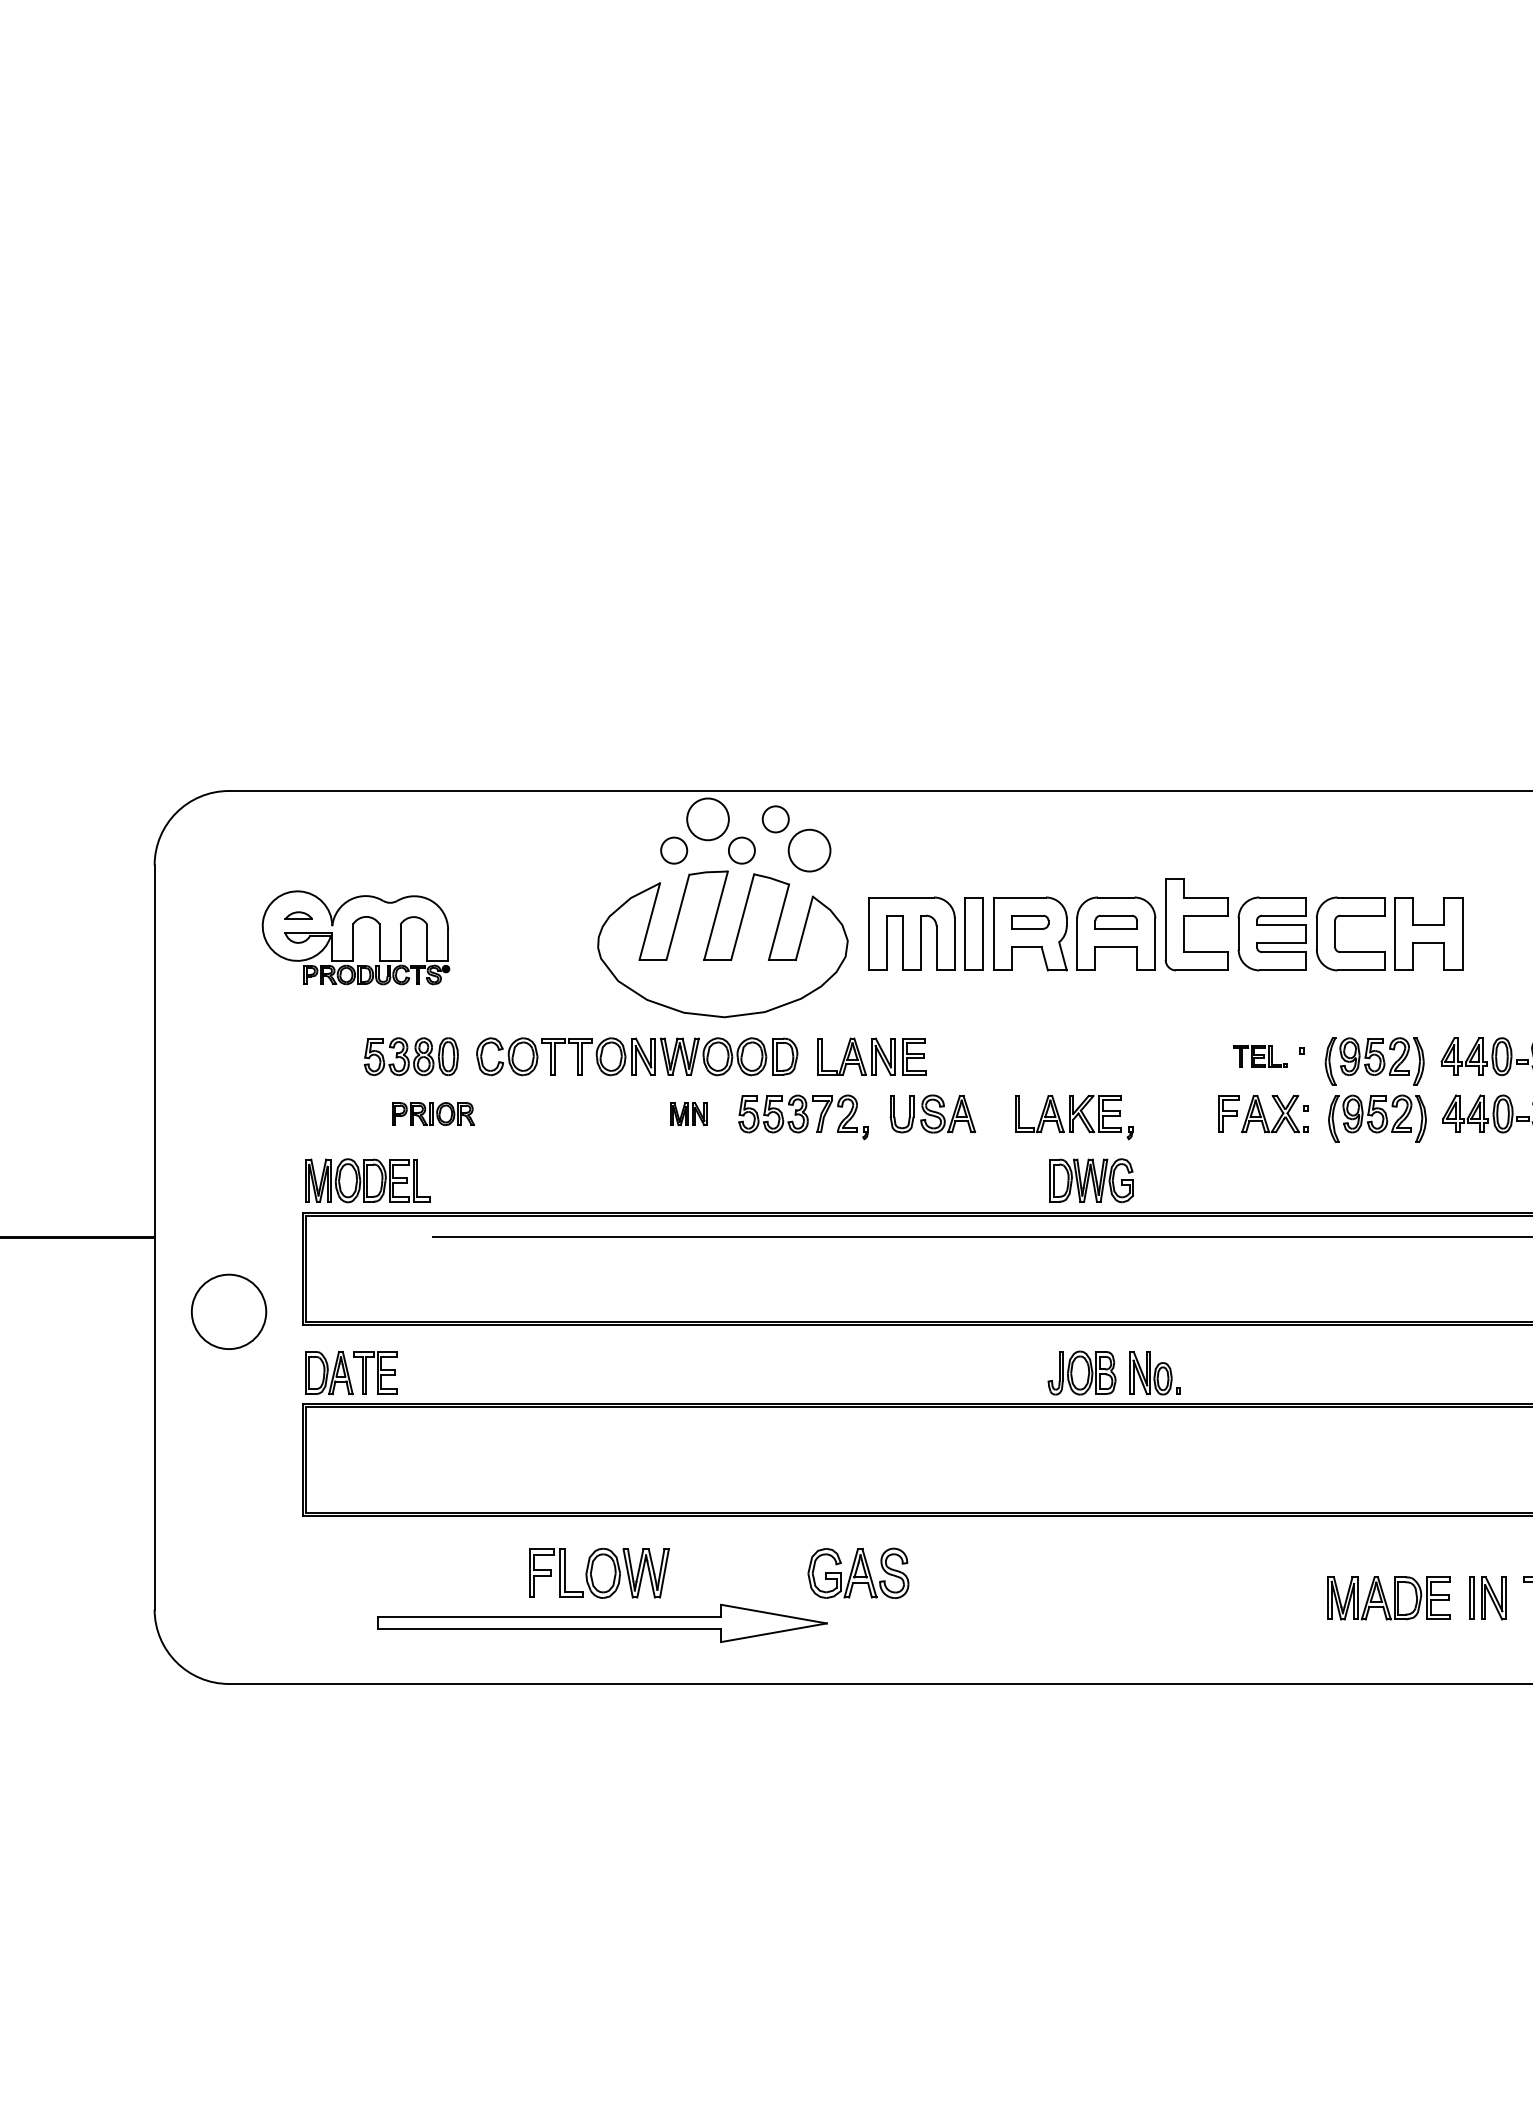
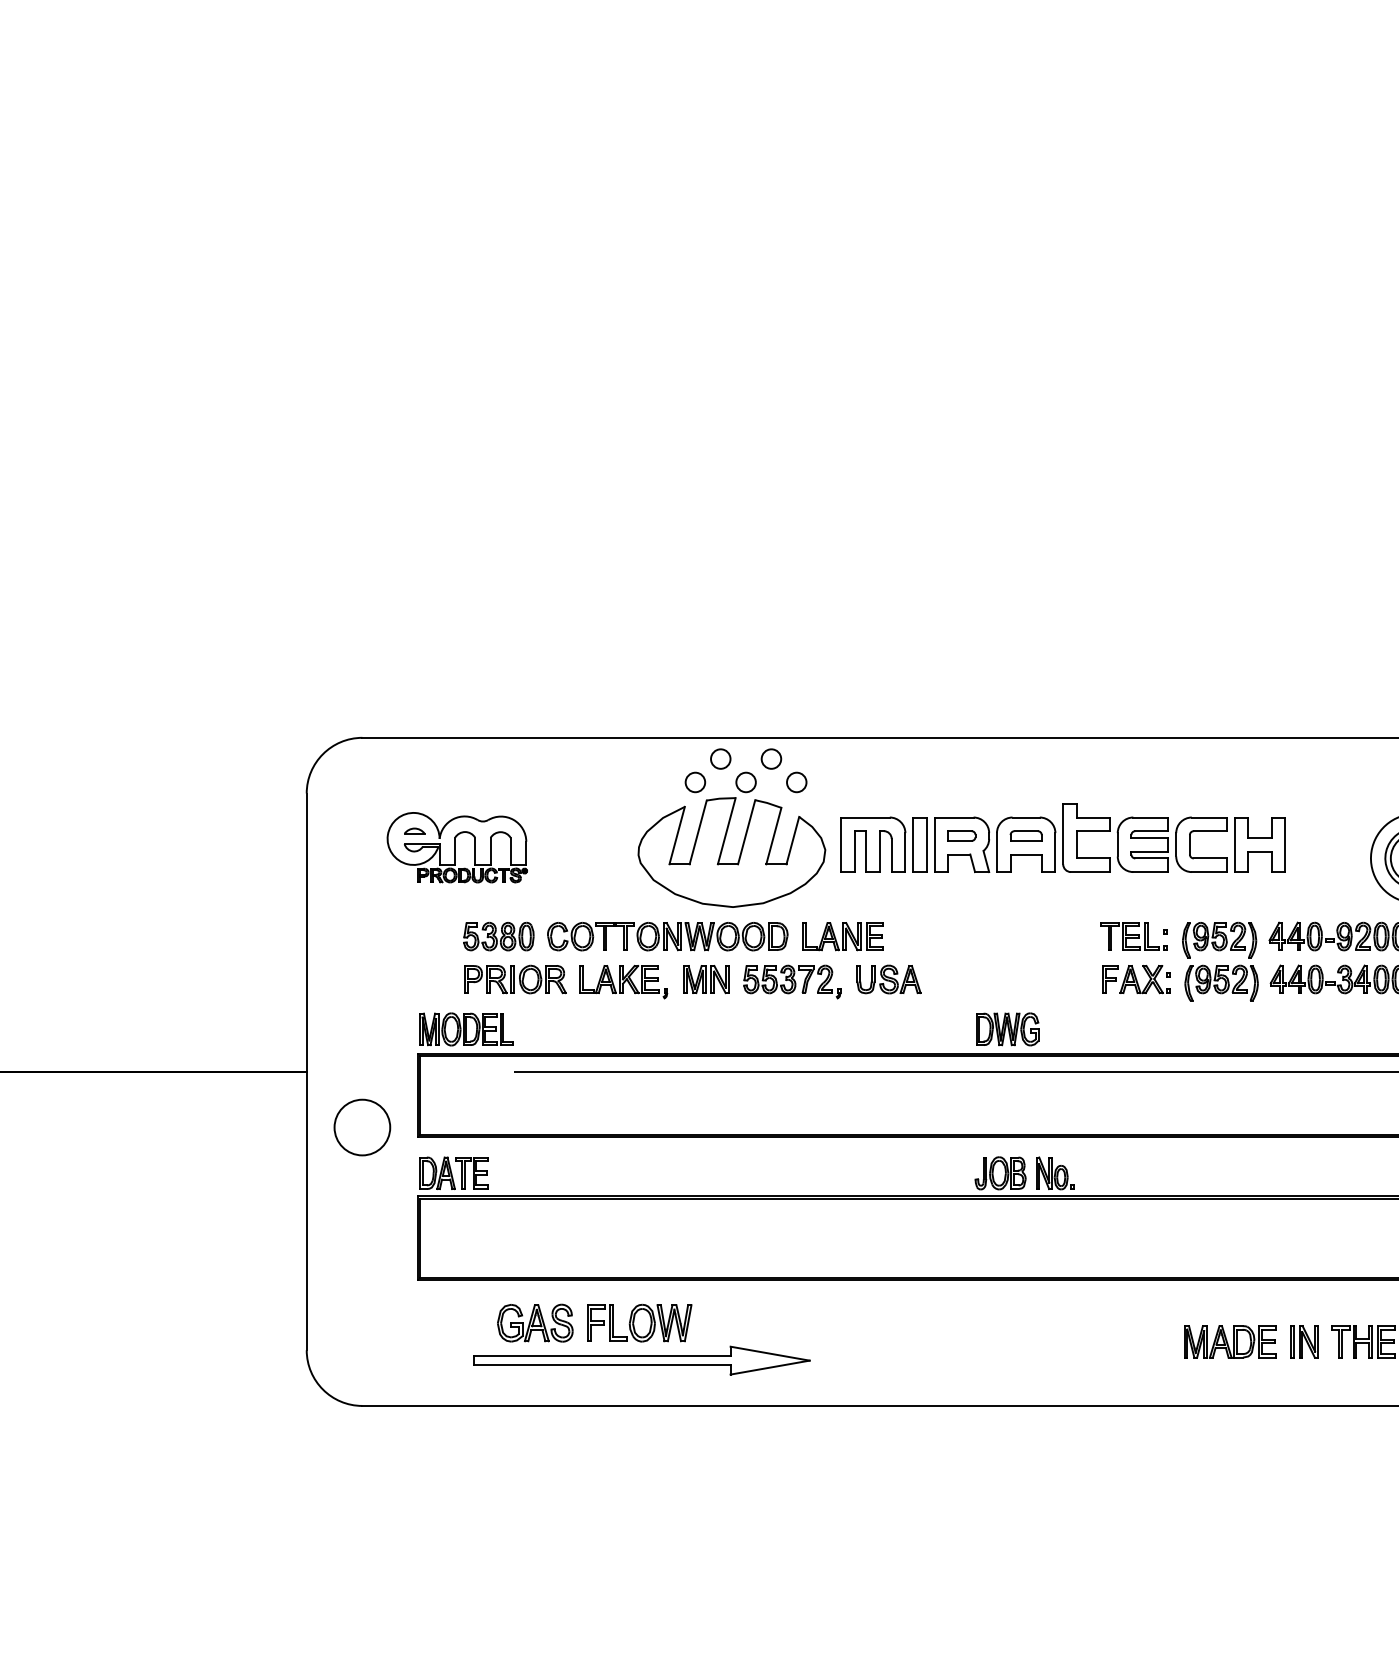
circle: (707, 818) -> (720, 758), size x0.62
circle: (809, 850) -> (796, 782), size x0.62
part: (1259, 1056) -> (1133, 936), size x1.67
part: (433, 1113) -> (515, 979), size x1.67
part: (688, 1113) -> (706, 979), size x1.67
part: (1073, 1118) -> (623, 982), moved
part: (858, 1572) -> (535, 1322), moved

